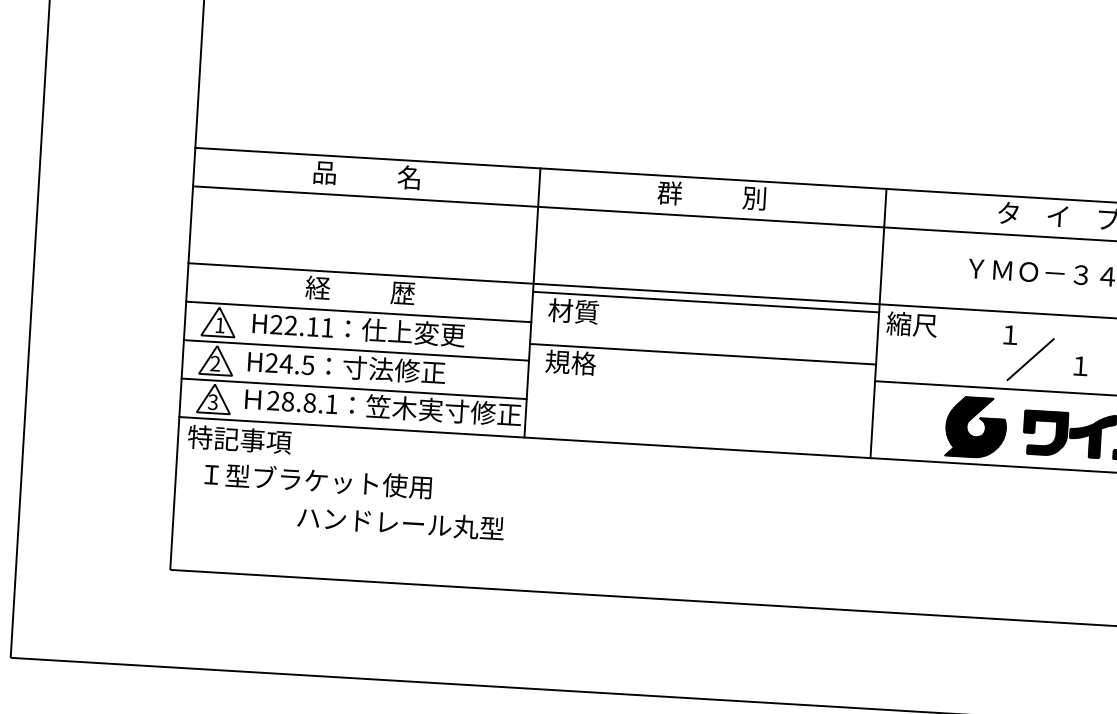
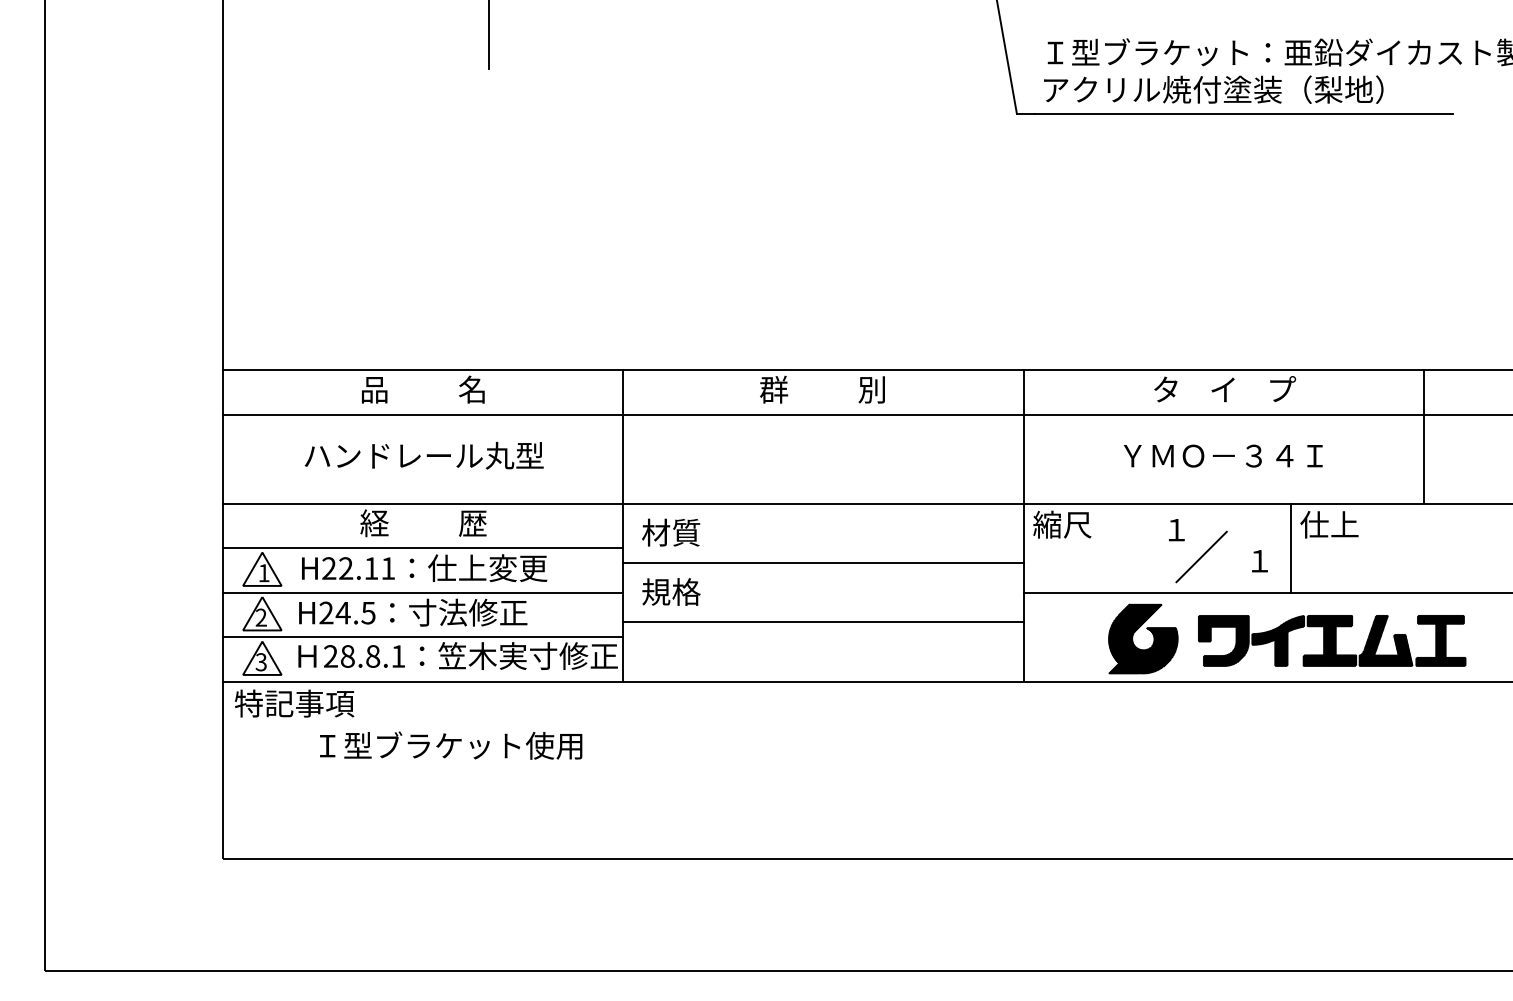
line: (705, 301) -> (822, 562), moved
line: (702, 354) -> (822, 622), moved
line: (1107, 355) -> (1290, 547), added
text: (318, 480) -> (451, 745), moved
text: (400, 522) -> (423, 455), moved

